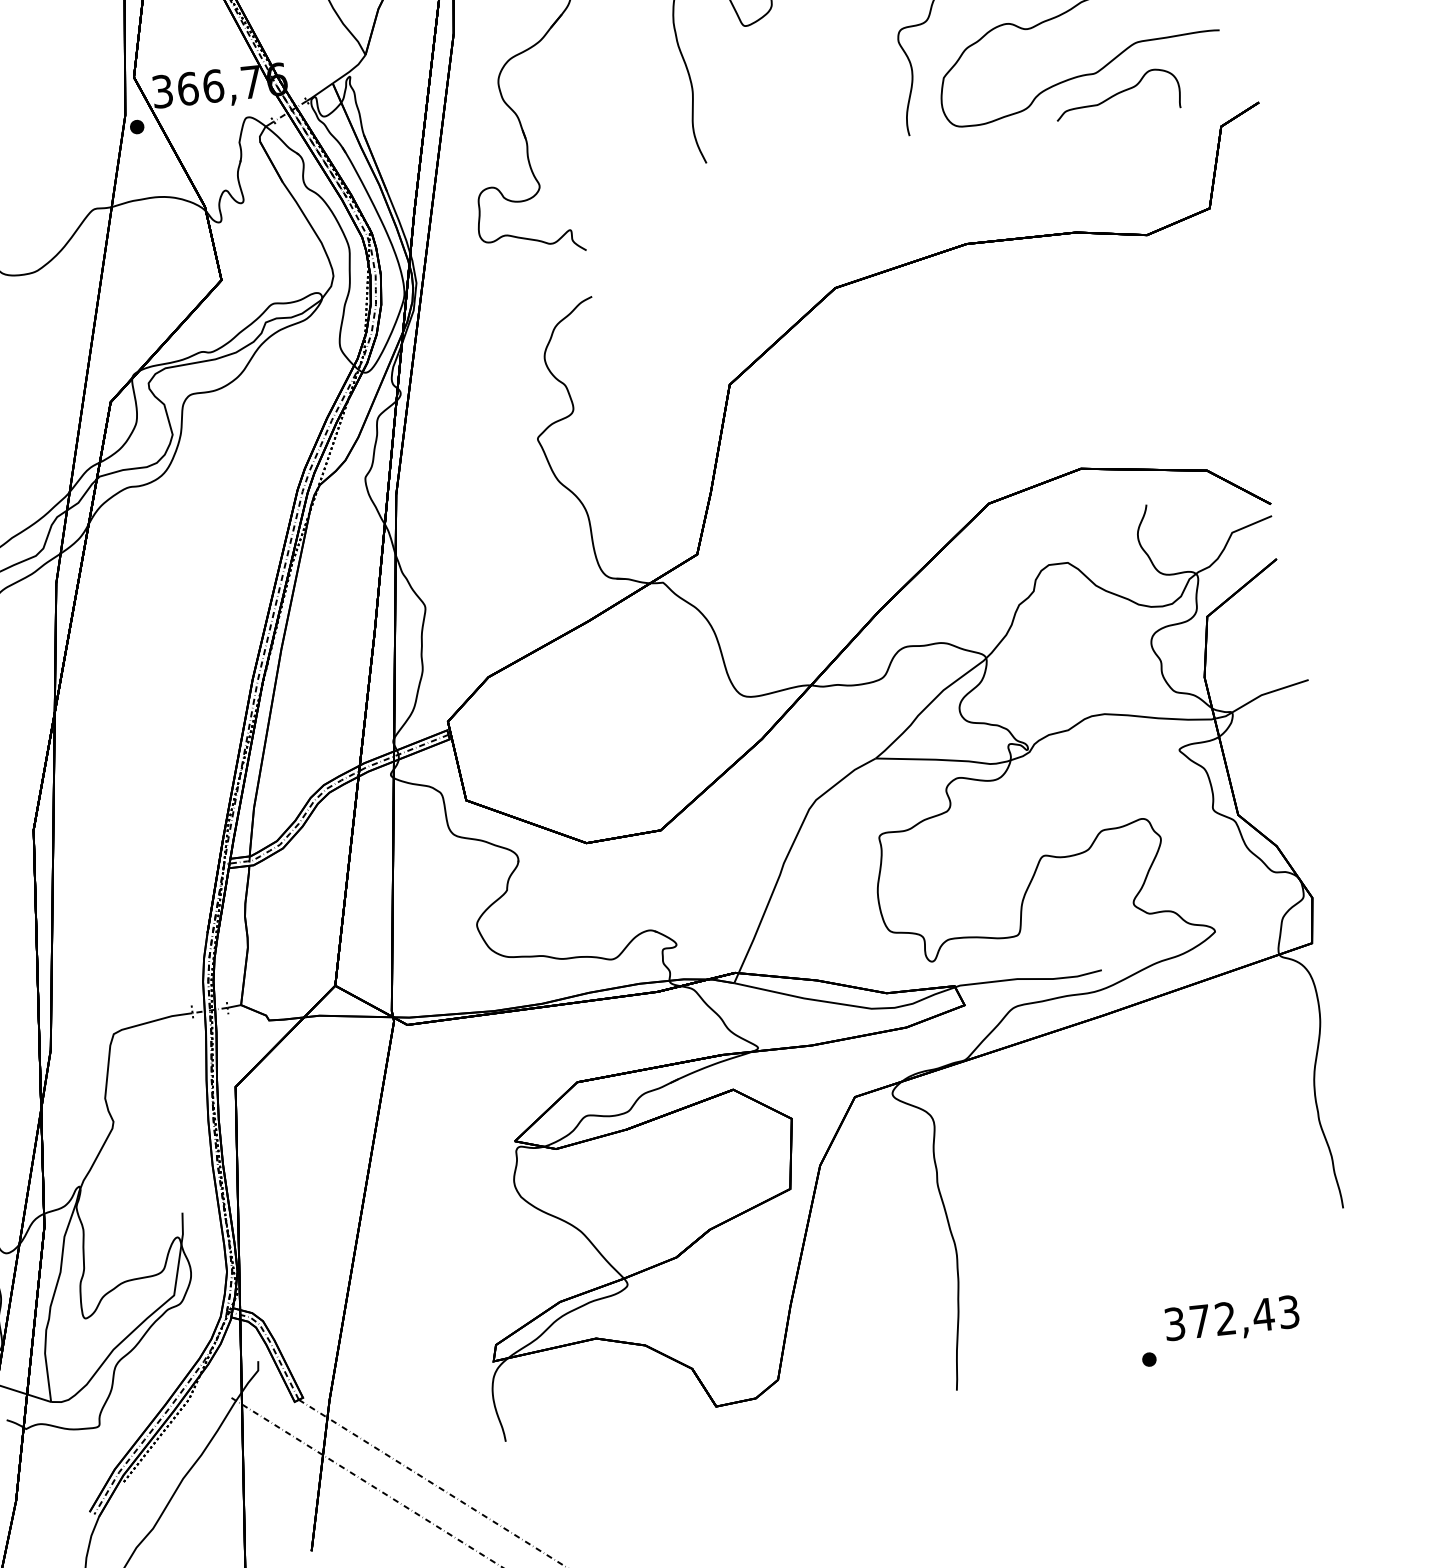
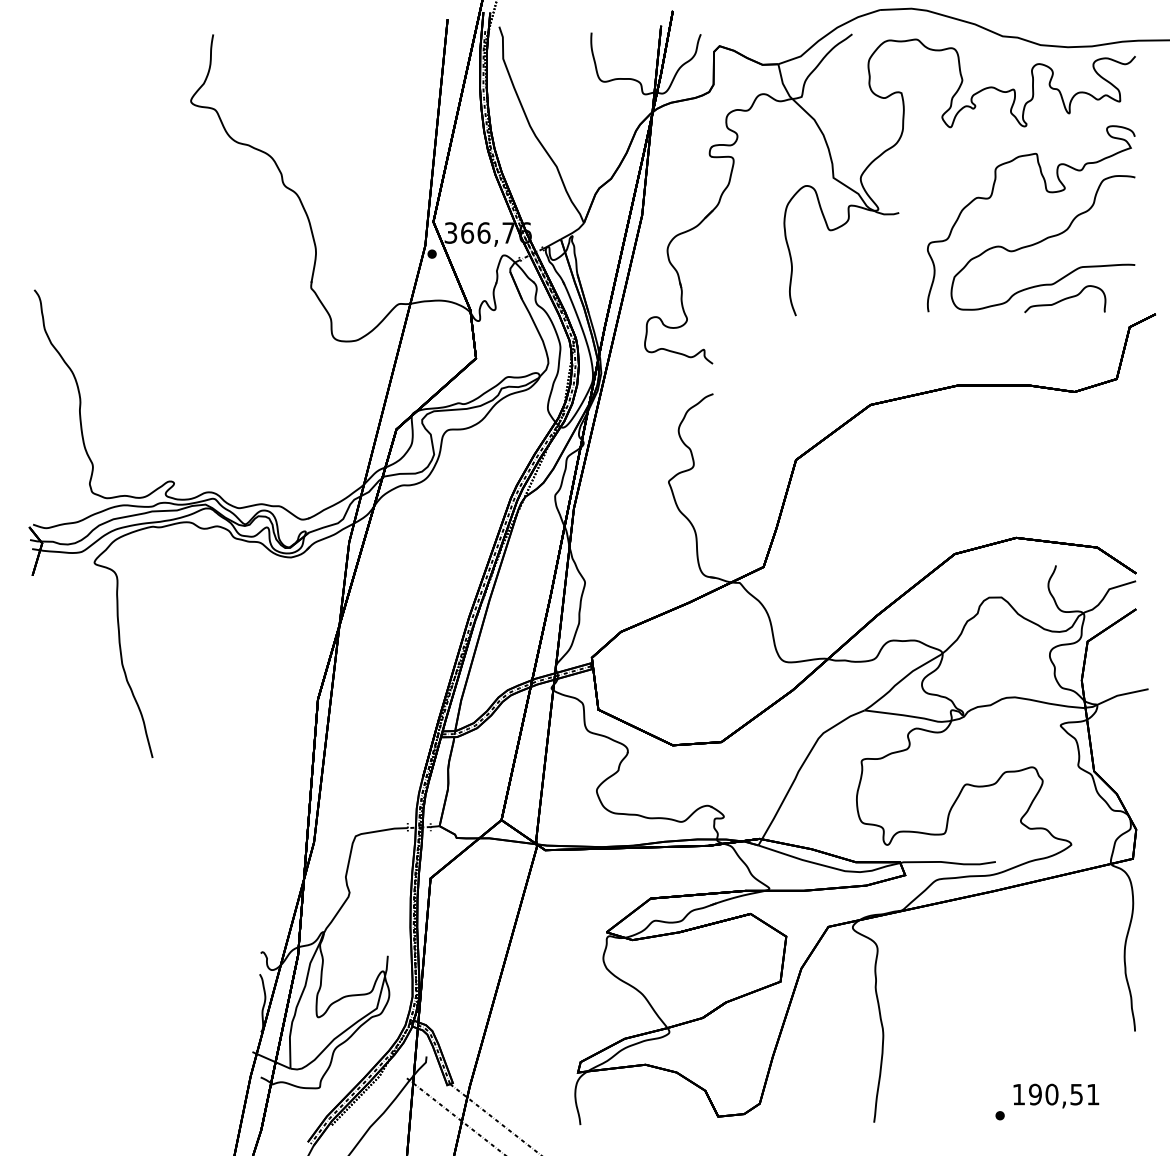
text: (1231, 1318) -> (1055, 1094), 372,43 -> 190,51

